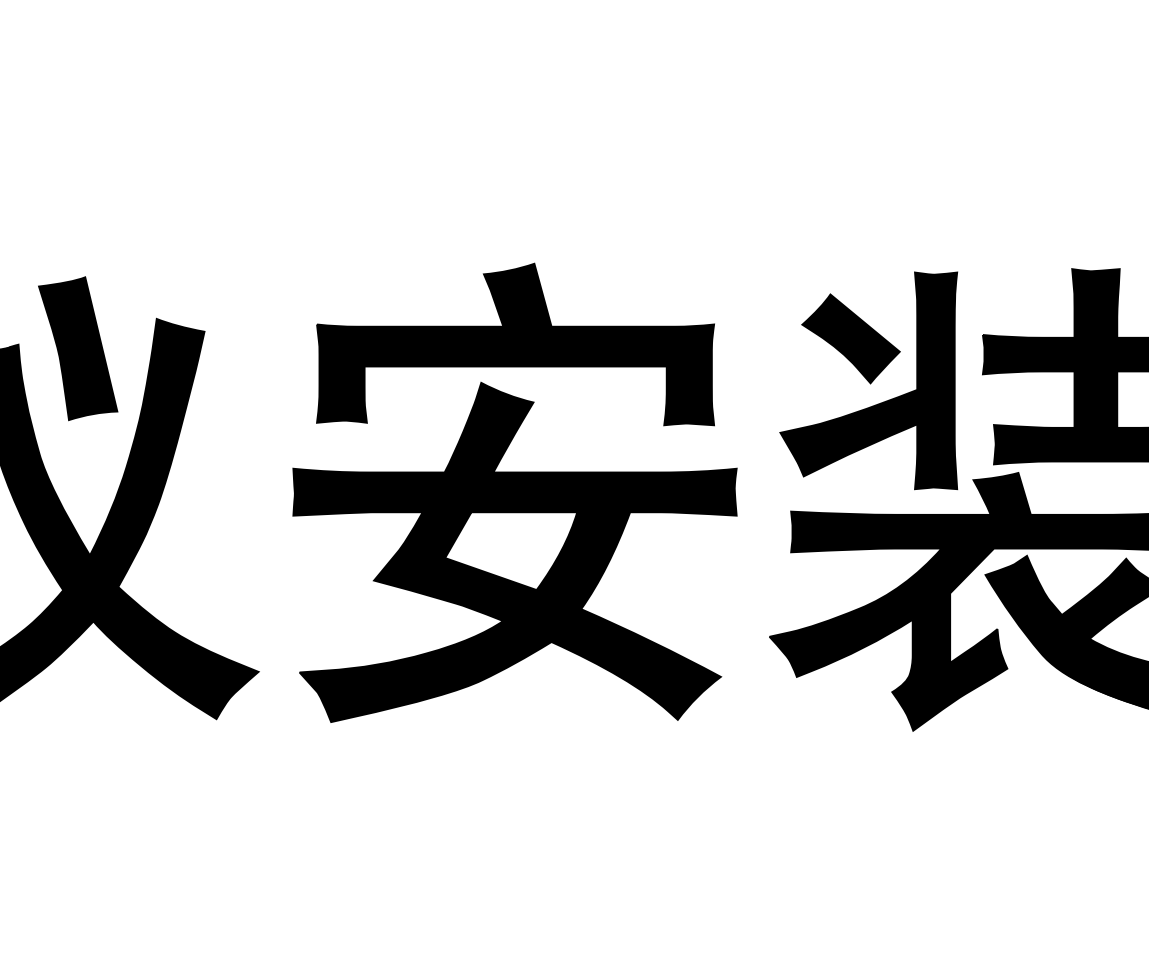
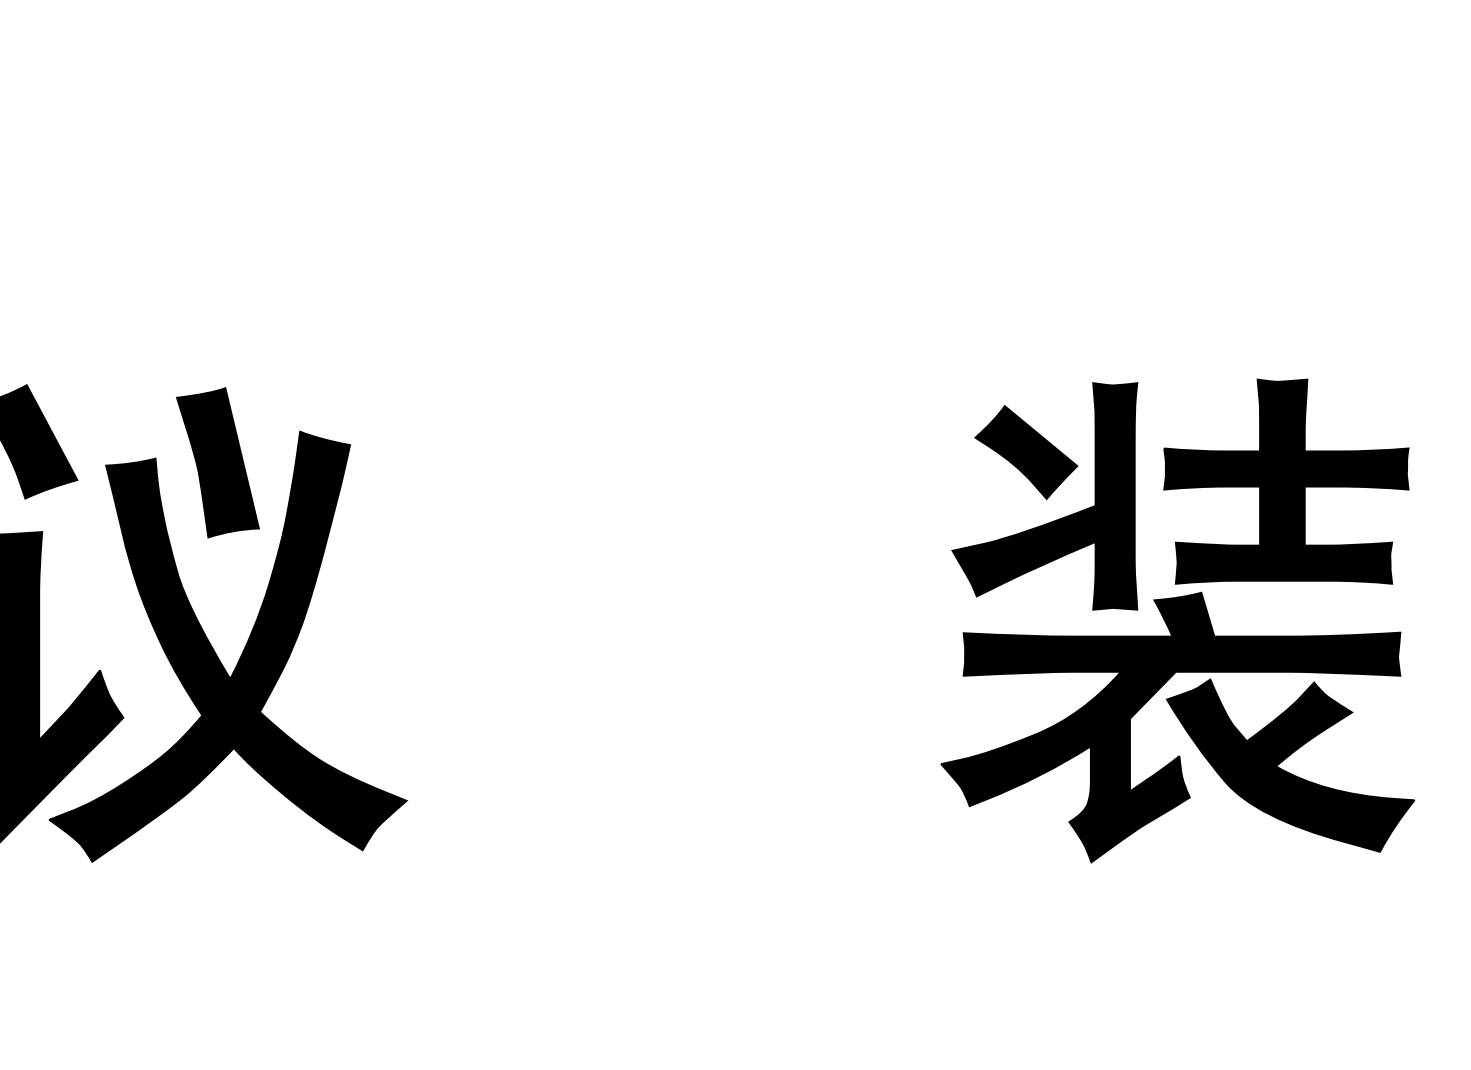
part: (514, 492) -> (674, 613), removed

